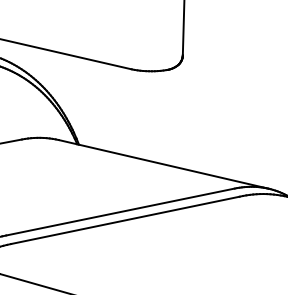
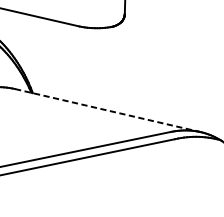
line: (163, 164) -> (107, 110), solid -> dashed

